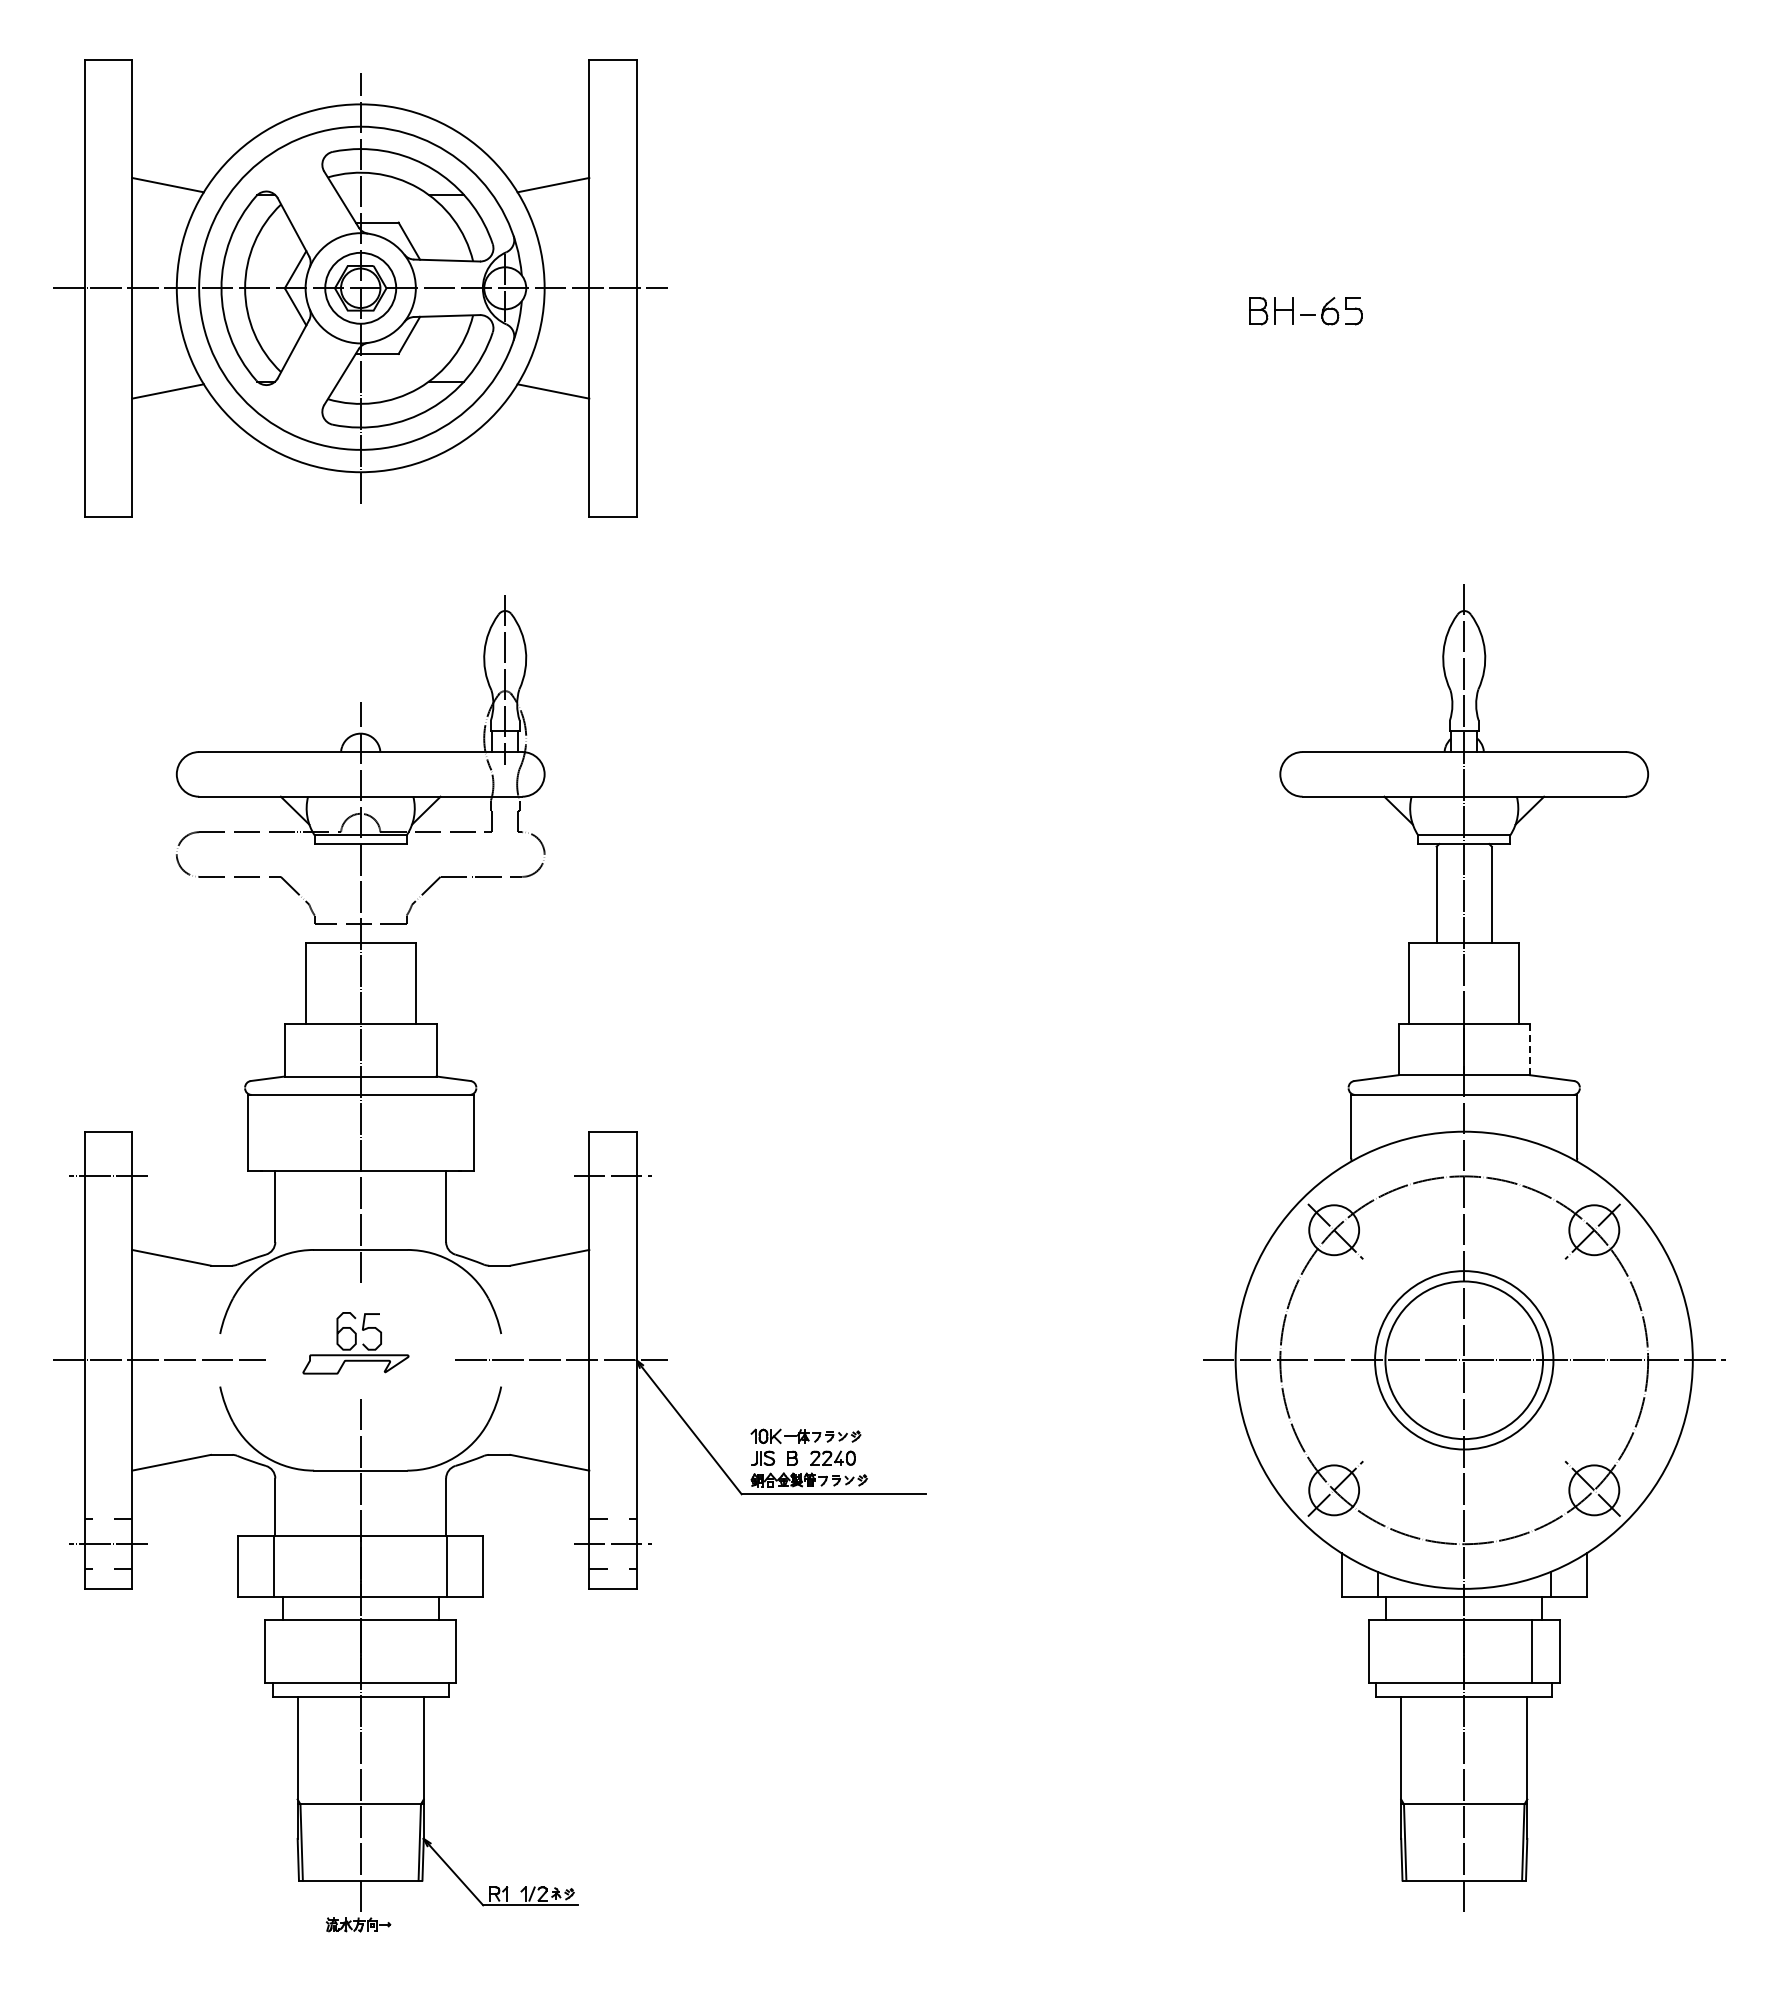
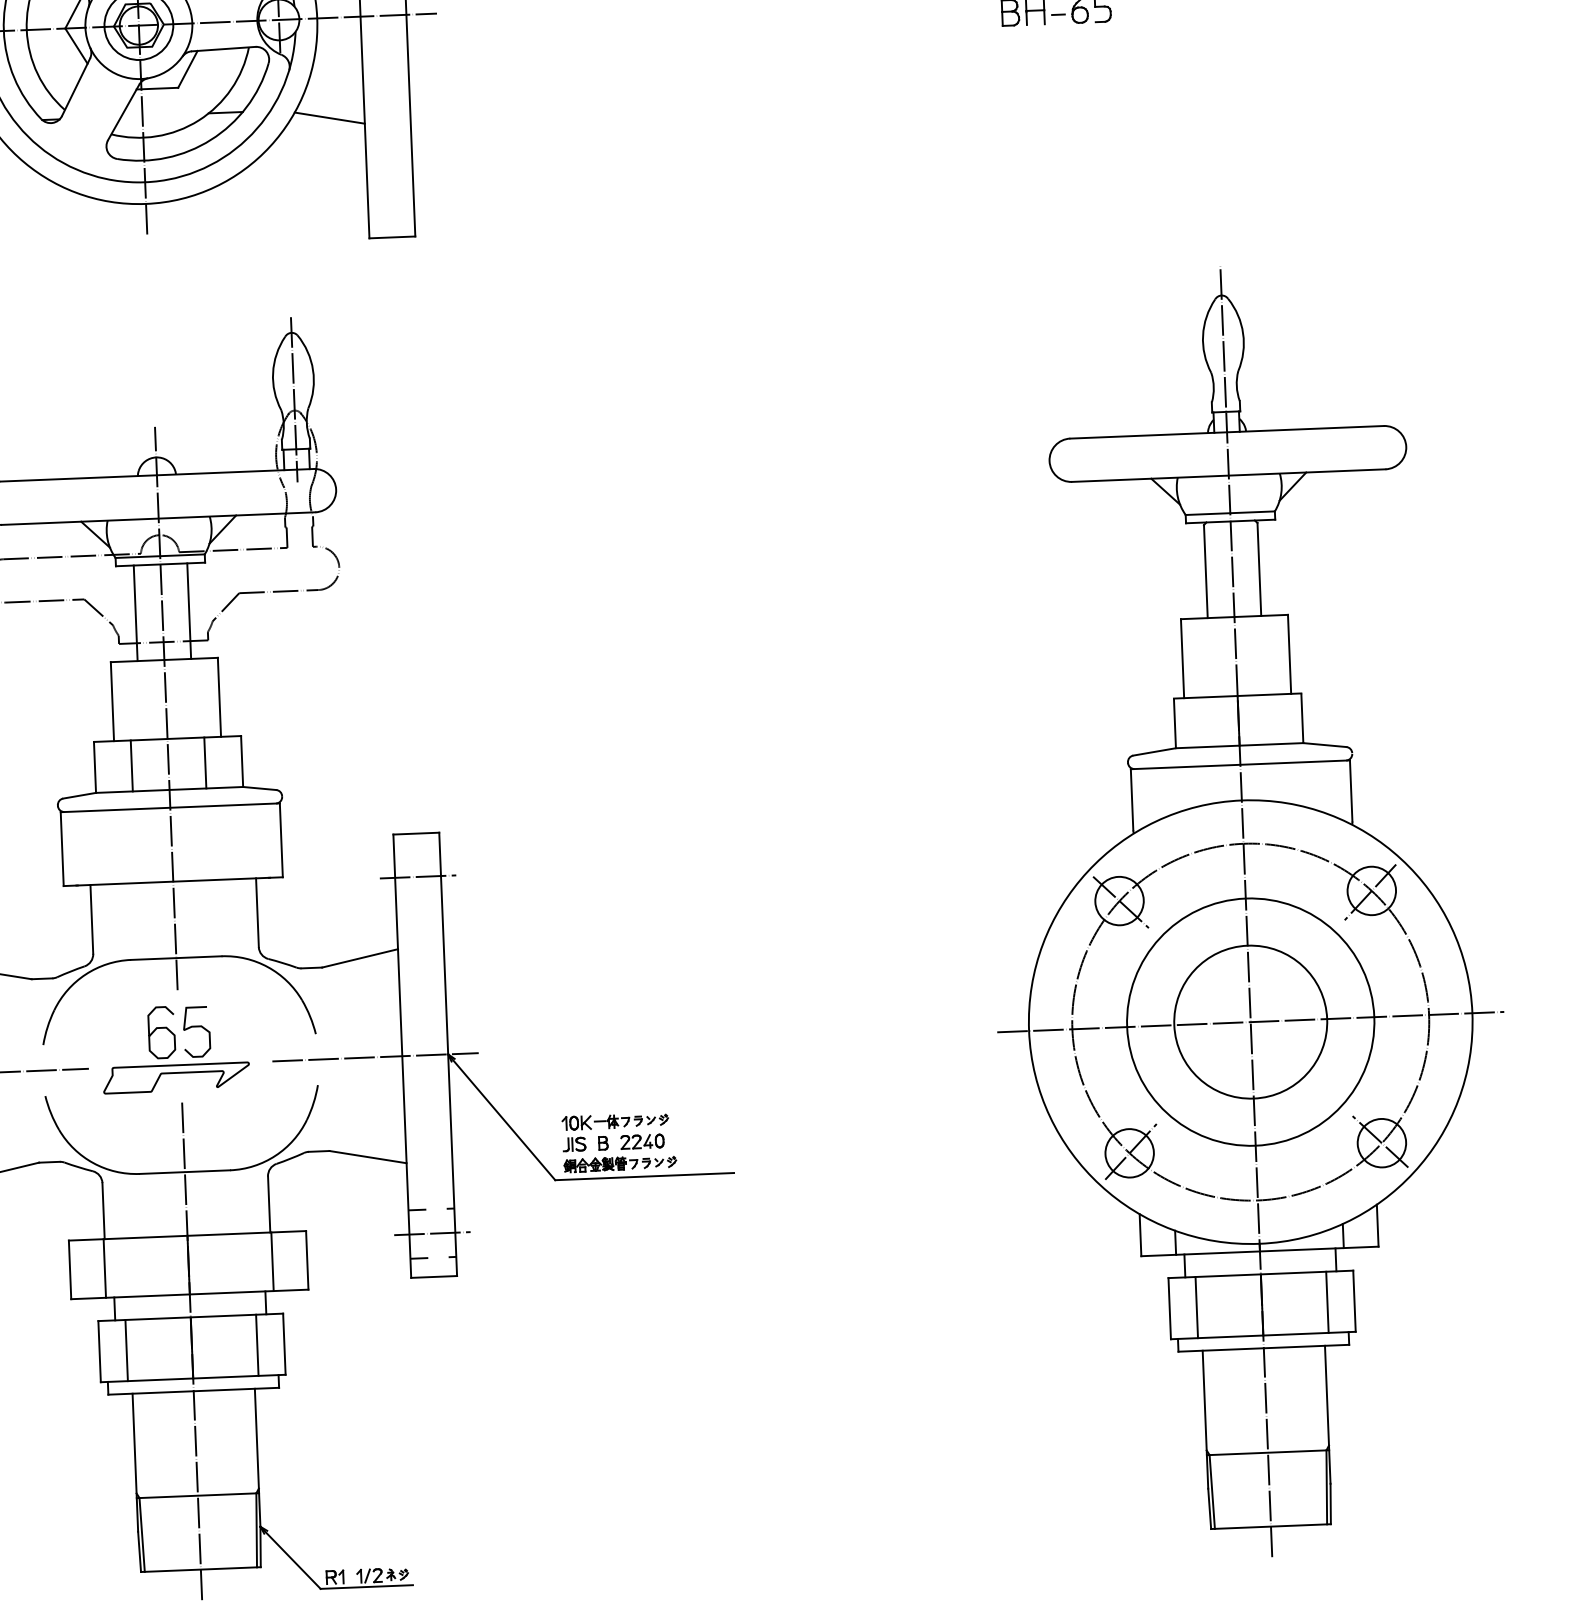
line: (333, 893) -> (136, 613), added
line: (388, 893) -> (189, 611), added
line: (322, 1049) -> (131, 765), added
line: (398, 1049) -> (205, 762), added
line: (1529, 1049) -> (1301, 718), dashed -> solid
part: (355, 1343) -> (174, 1049), size x1.43
circle: (1463, 1359) -> (1249, 1021), size x1.43
line: (293, 1651) -> (126, 1350), added
line: (428, 1651) -> (257, 1344), added
line: (1396, 1651) -> (1196, 1307), added

